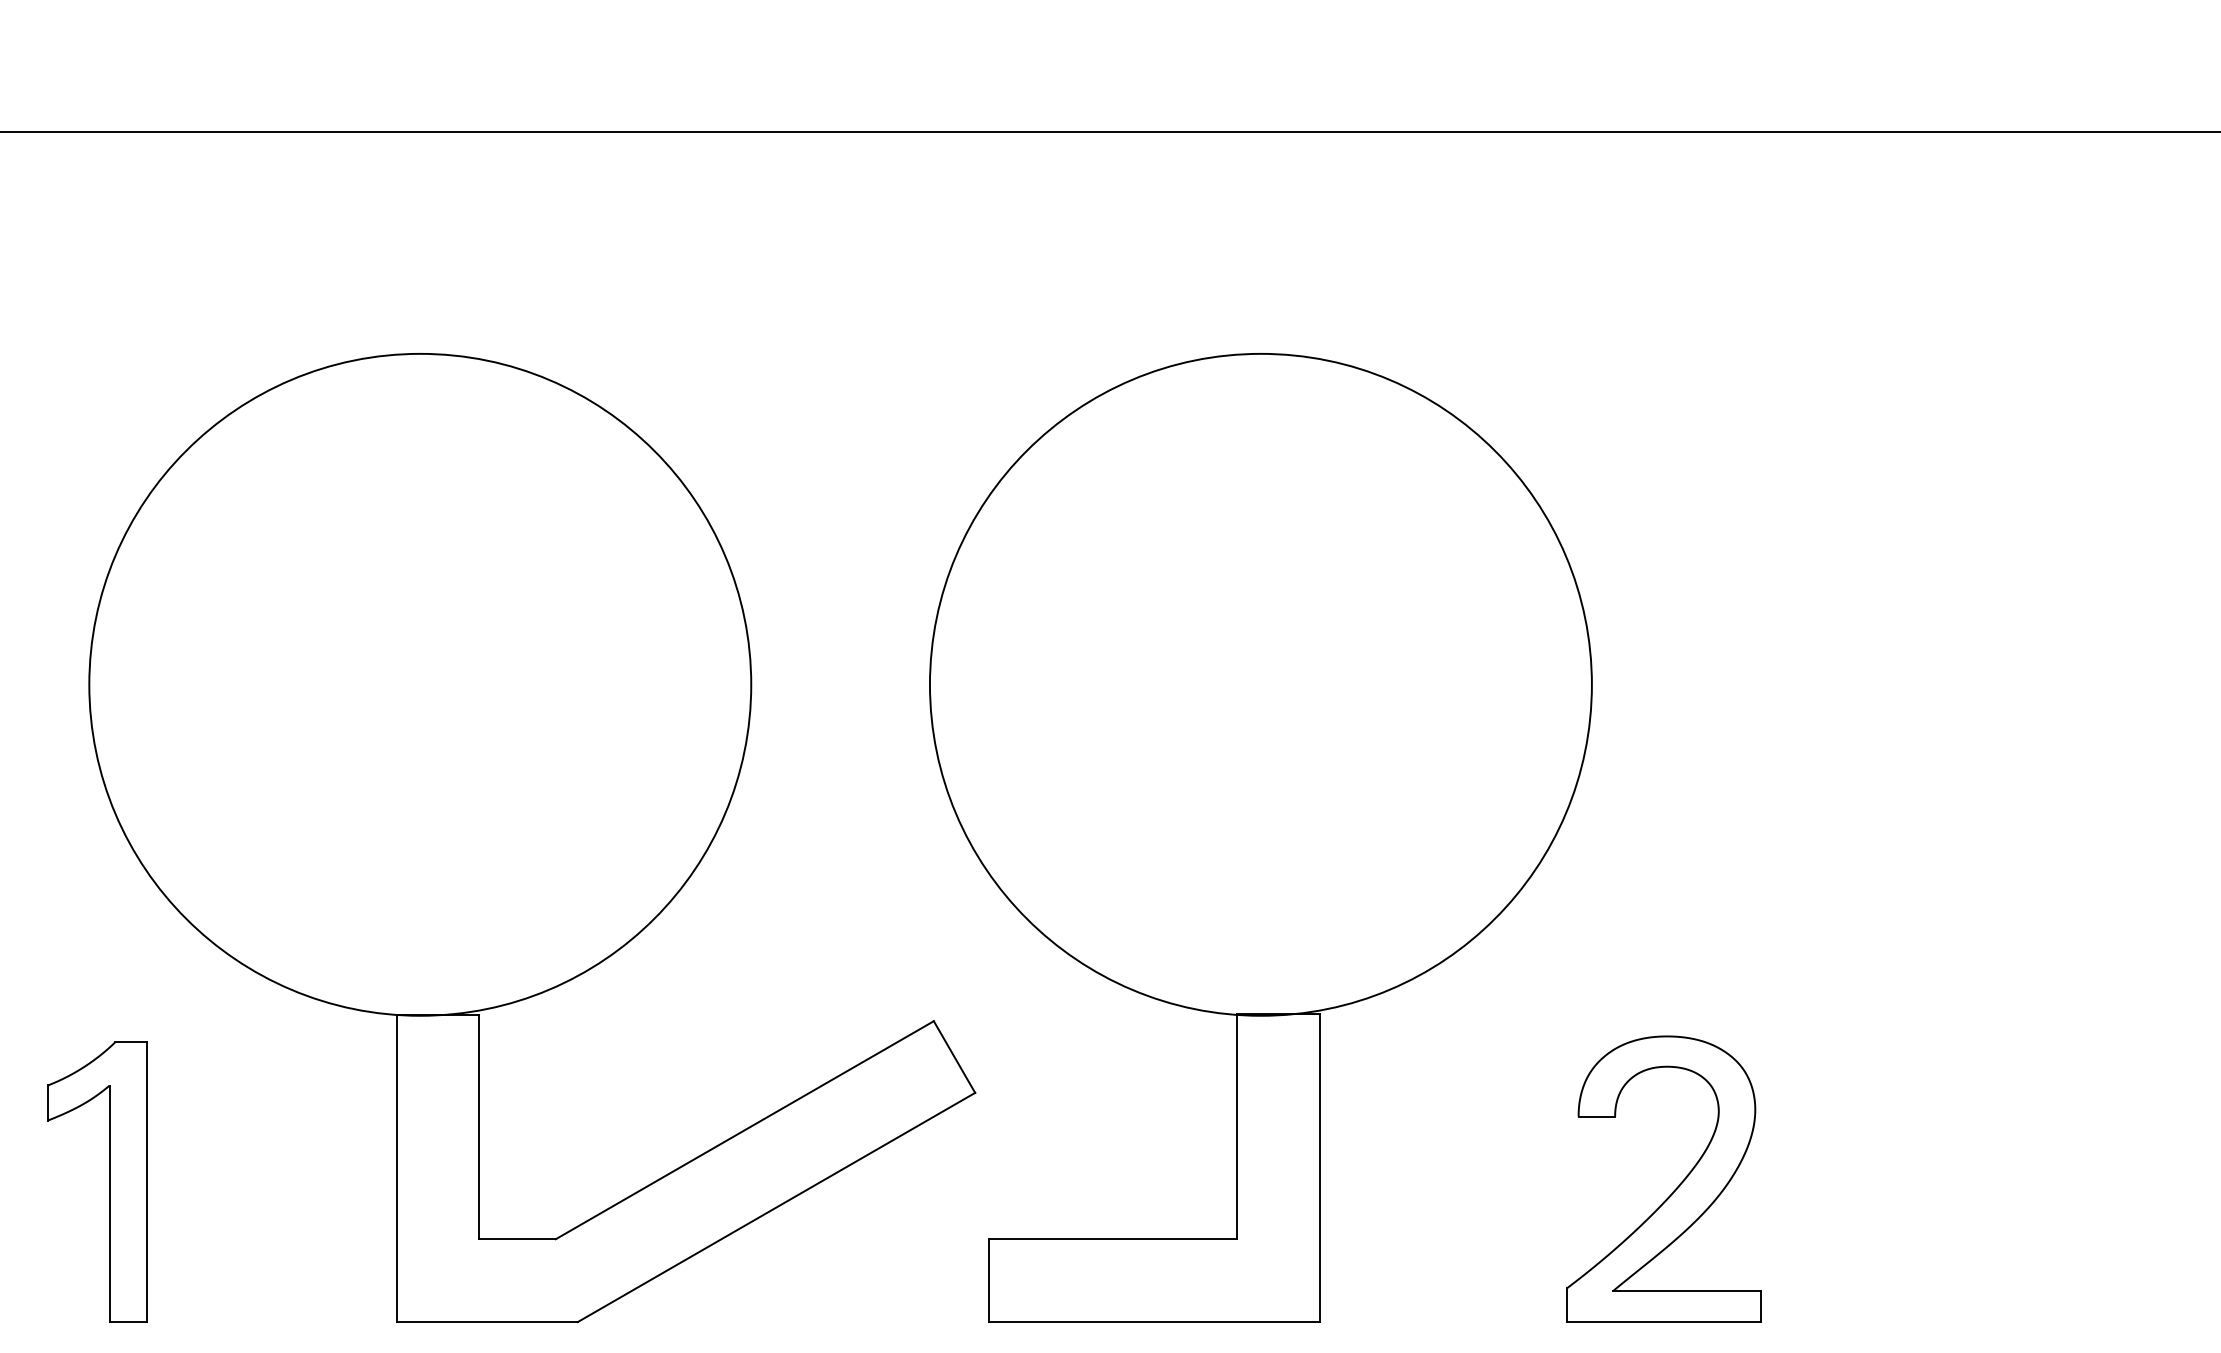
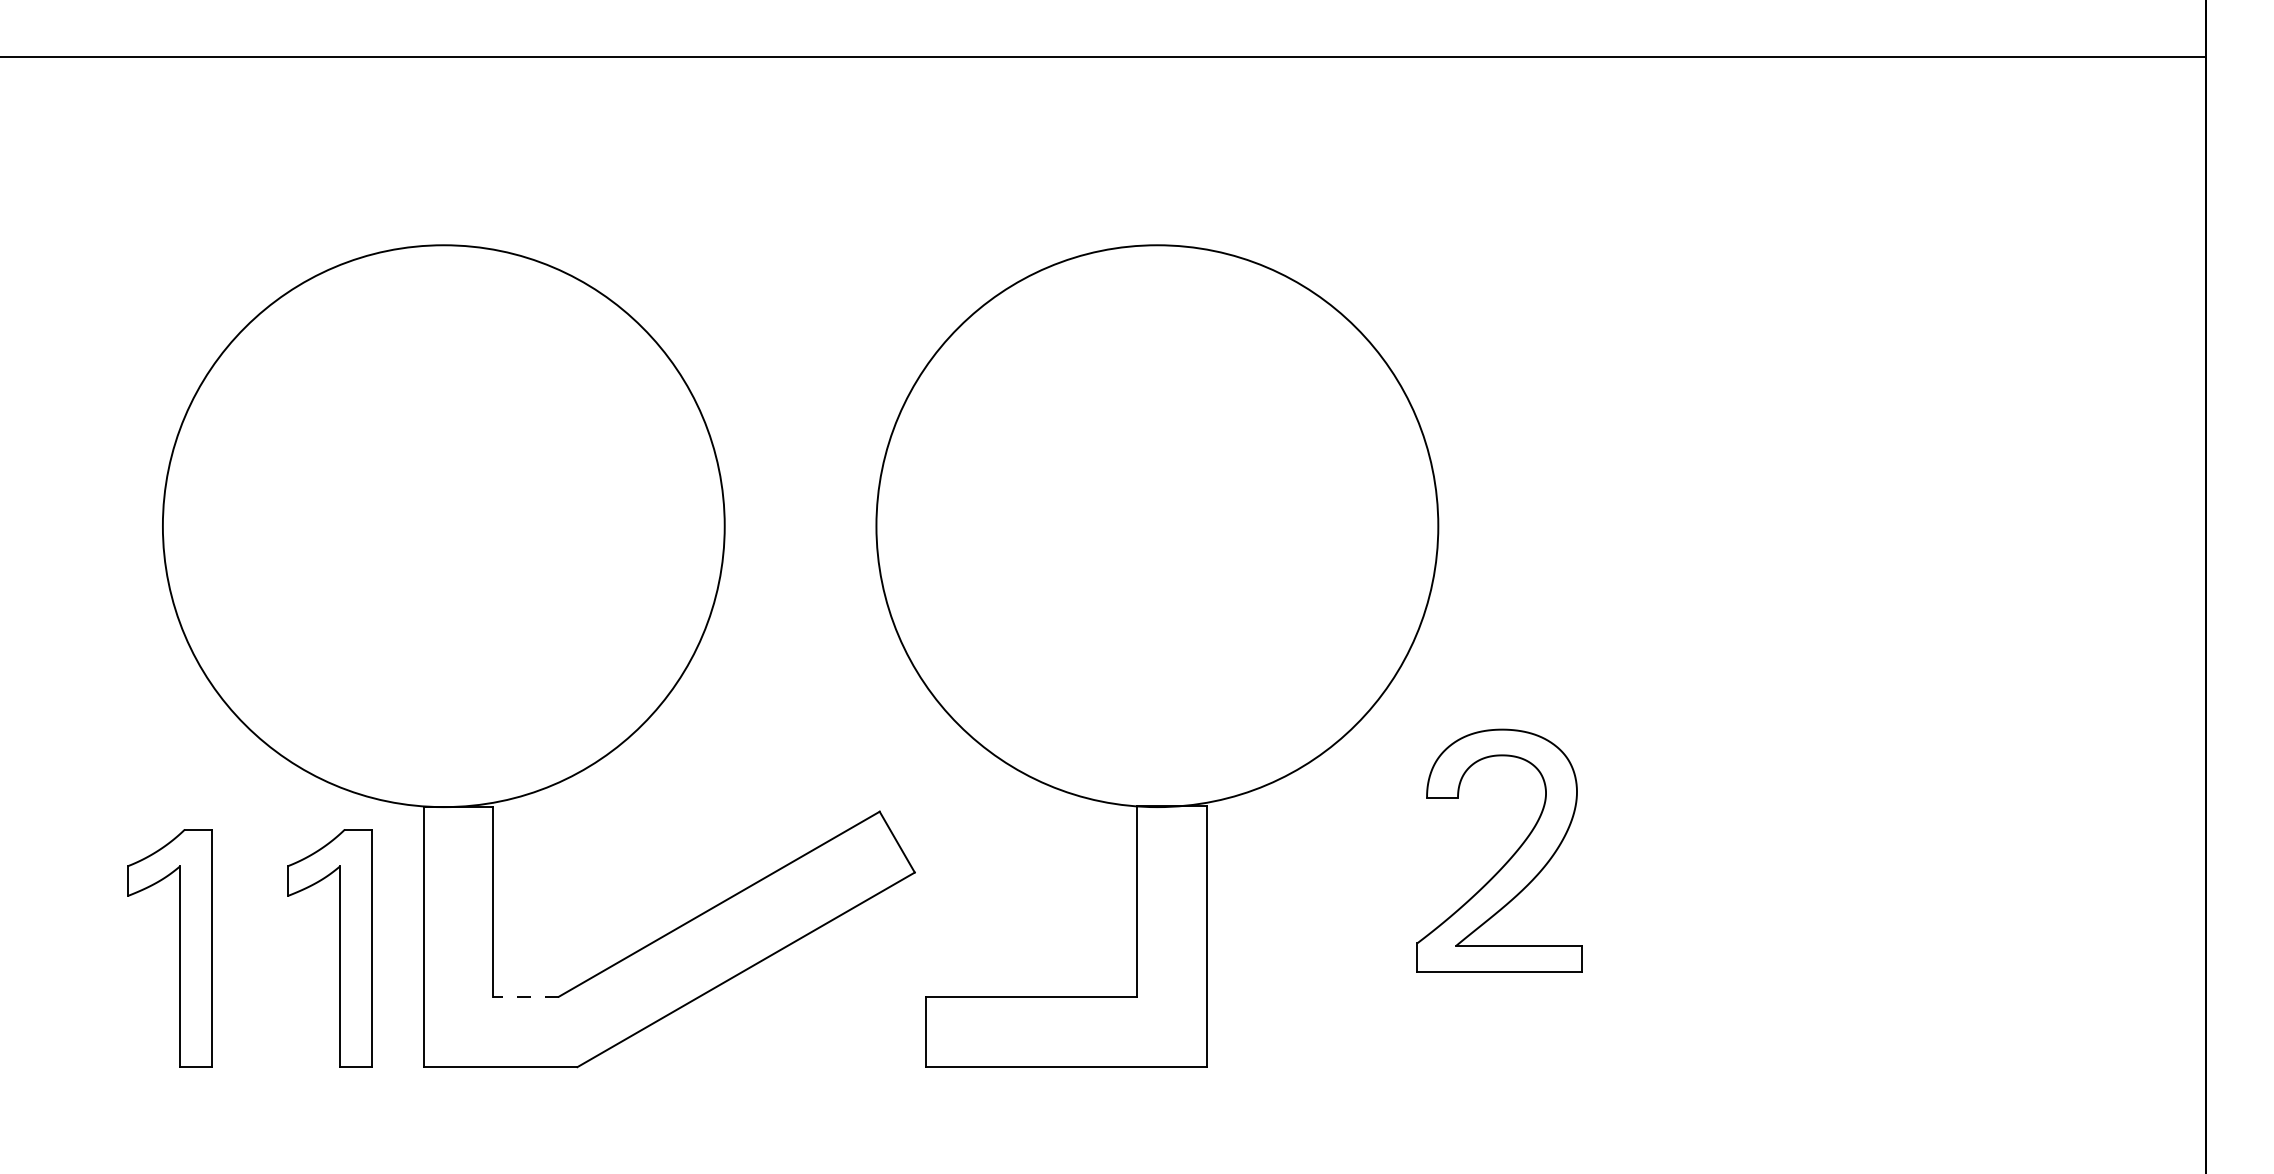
part: (297, 1182) -> (339, 948), added
part: (1674, 1189) -> (1508, 859), moved
line: (517, 1238) -> (526, 996), solid -> dashed

